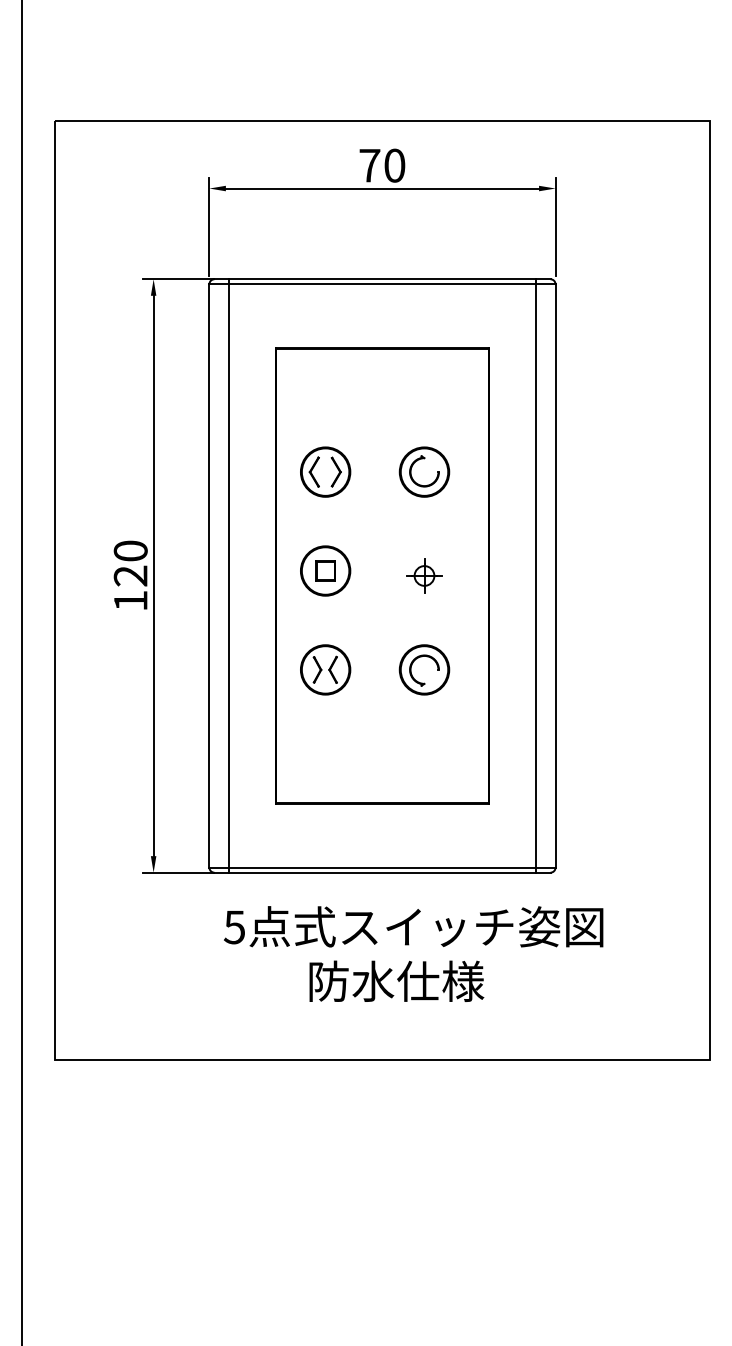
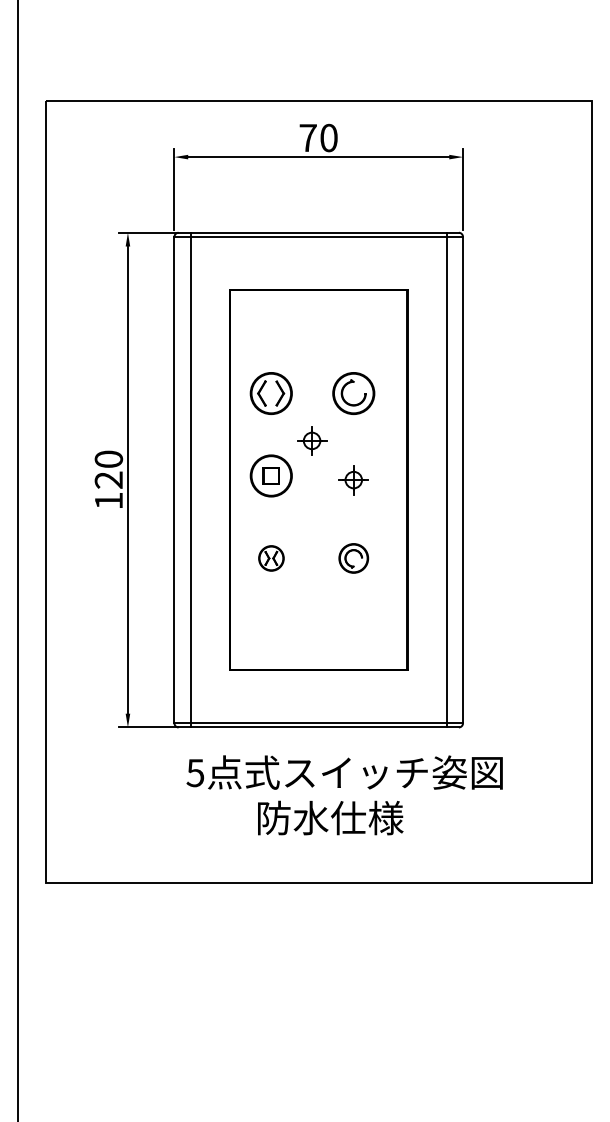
part: (374, 528) -> (312, 440), added
part: (325, 669) -> (271, 558), size x0.6
part: (424, 669) -> (353, 558), size x0.7

